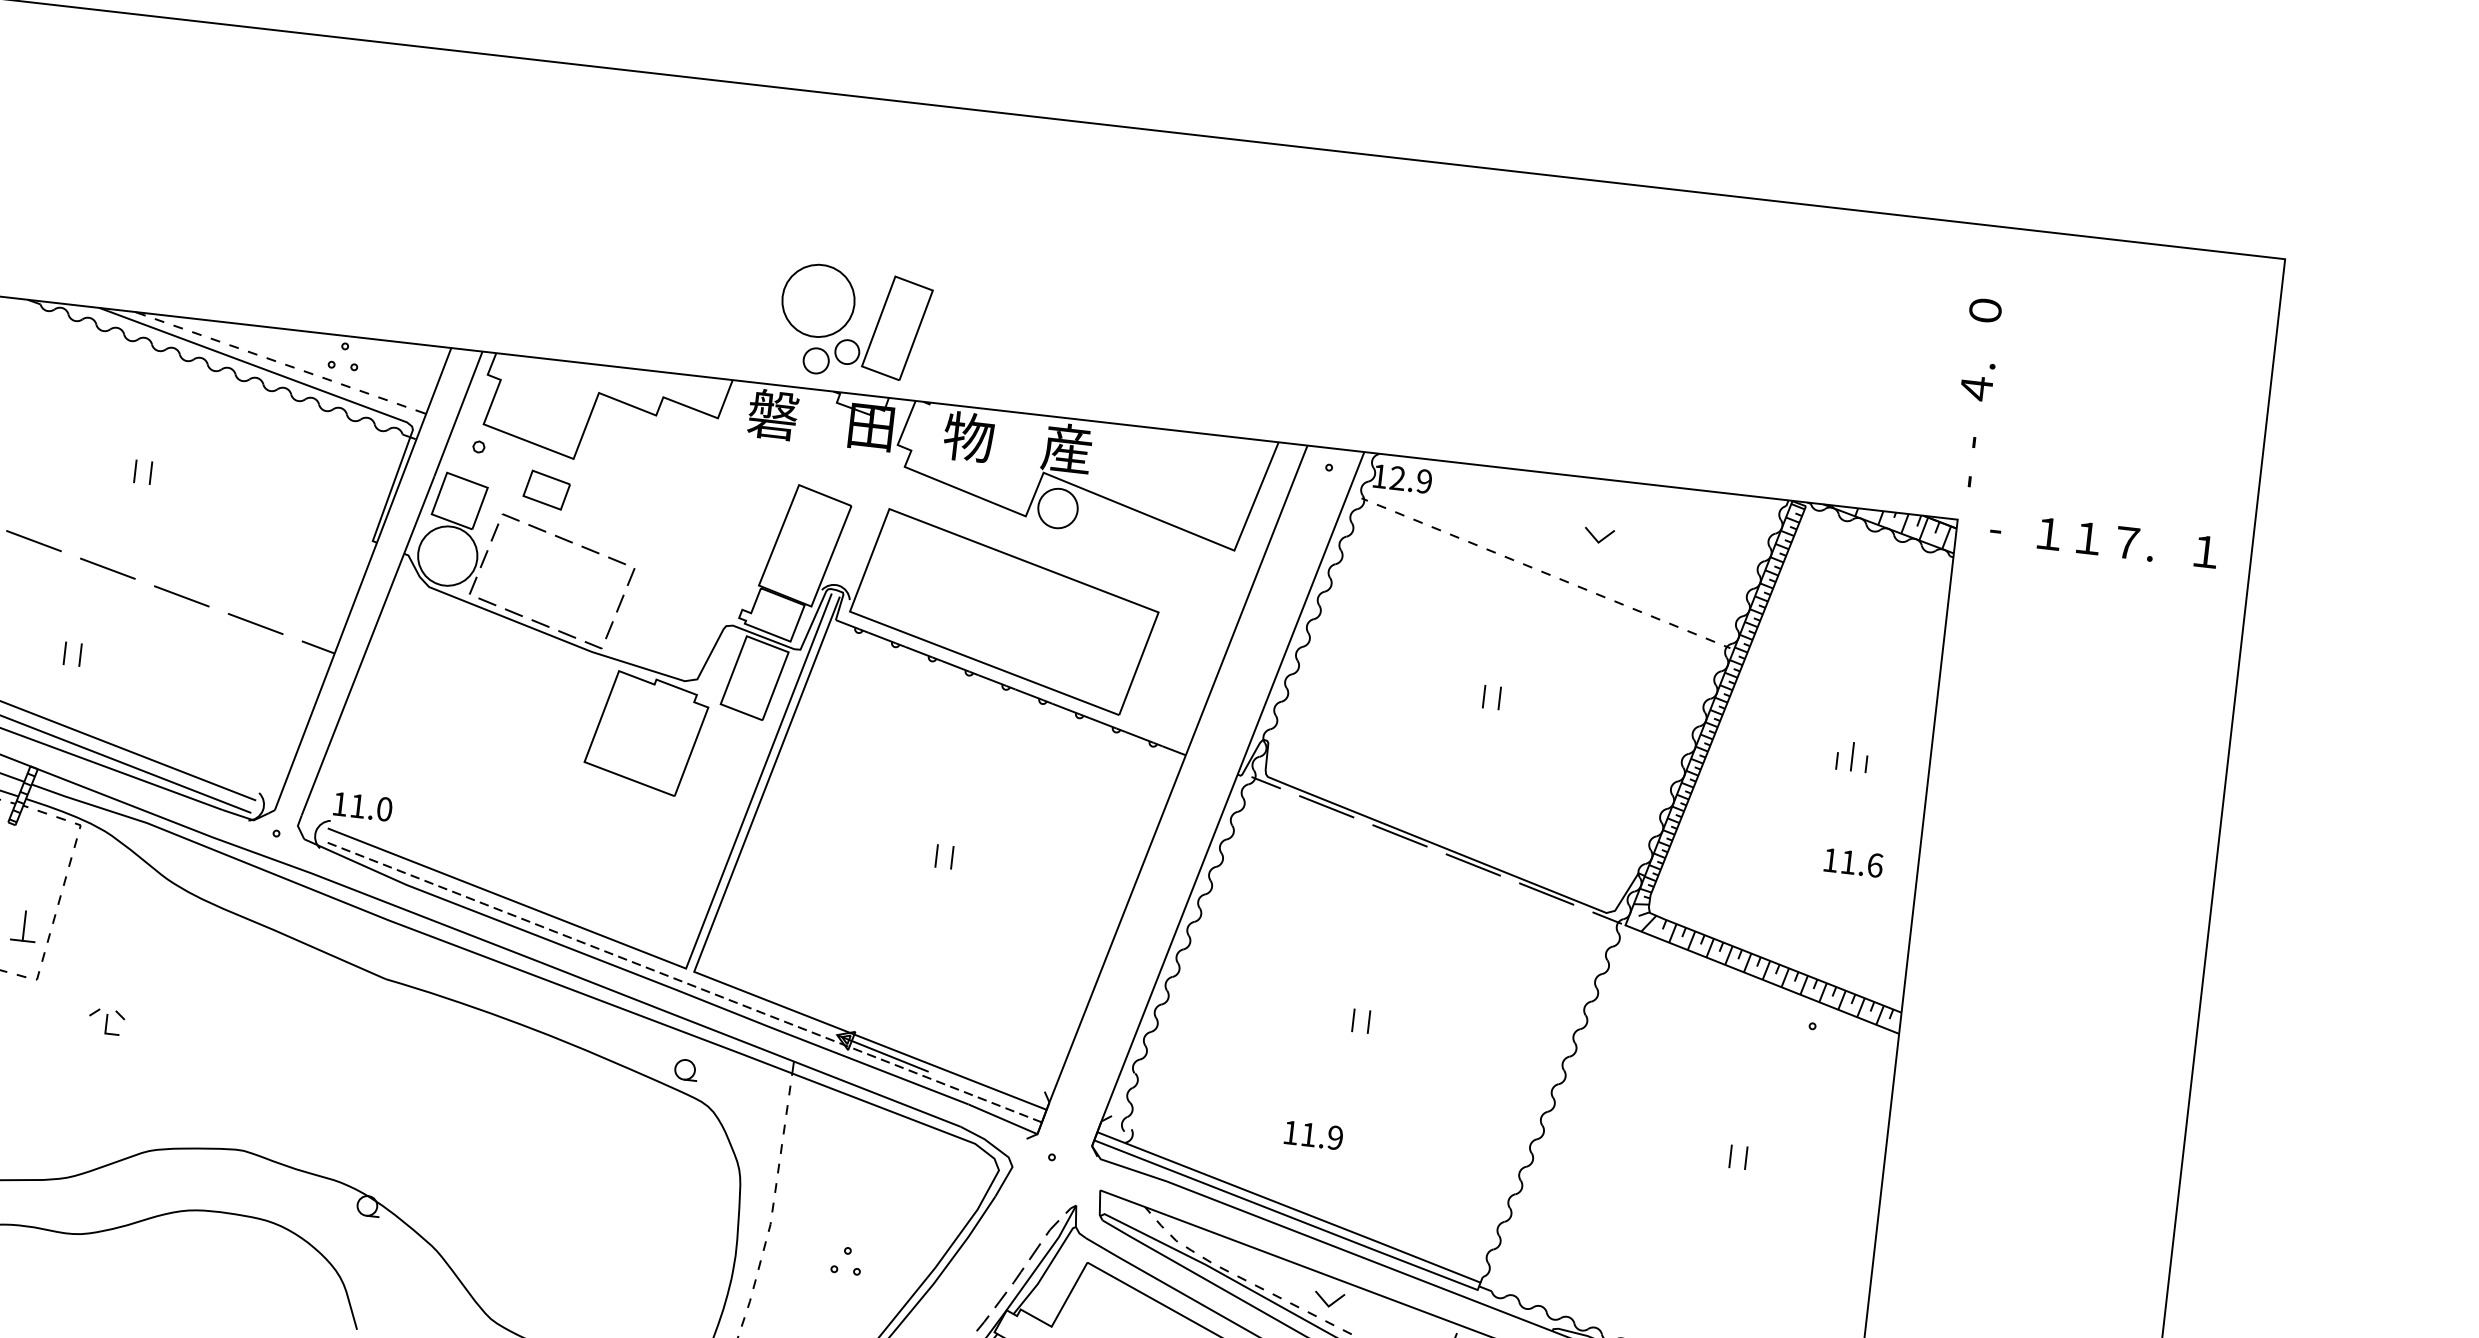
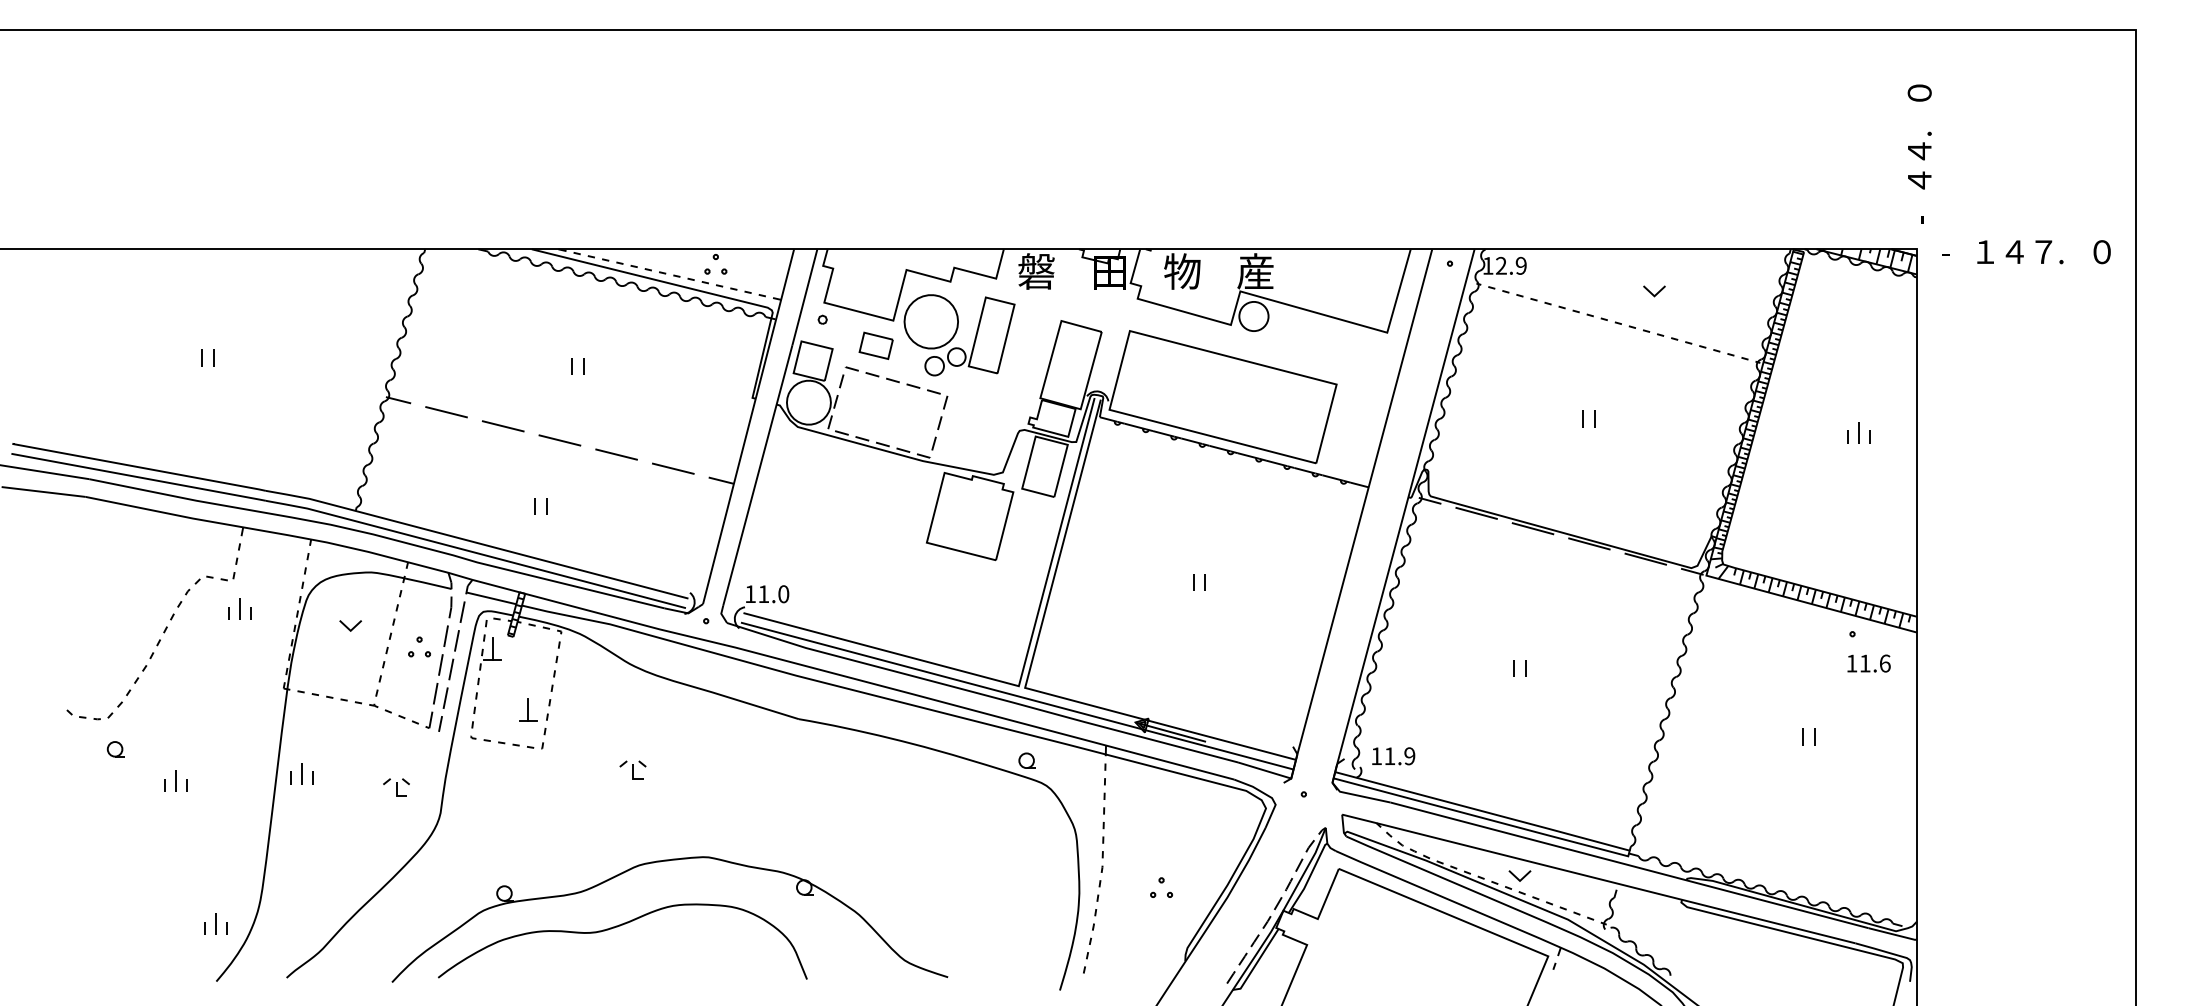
part: (854, 323) -> (959, 335), moved
text: (1971, 430) -> (1919, 182), - -> ４
text: (2088, 537) -> (2014, 251), １ -> ４
text: (2204, 552) -> (2101, 252), １ -> ０
text: (1852, 862) -> (1868, 663), moved
line: (682, 982) -> (1017, 696), dashed -> solid
part: (106, 1021) -> (632, 769), moved
text: (1313, 1135) -> (1393, 756), moved

